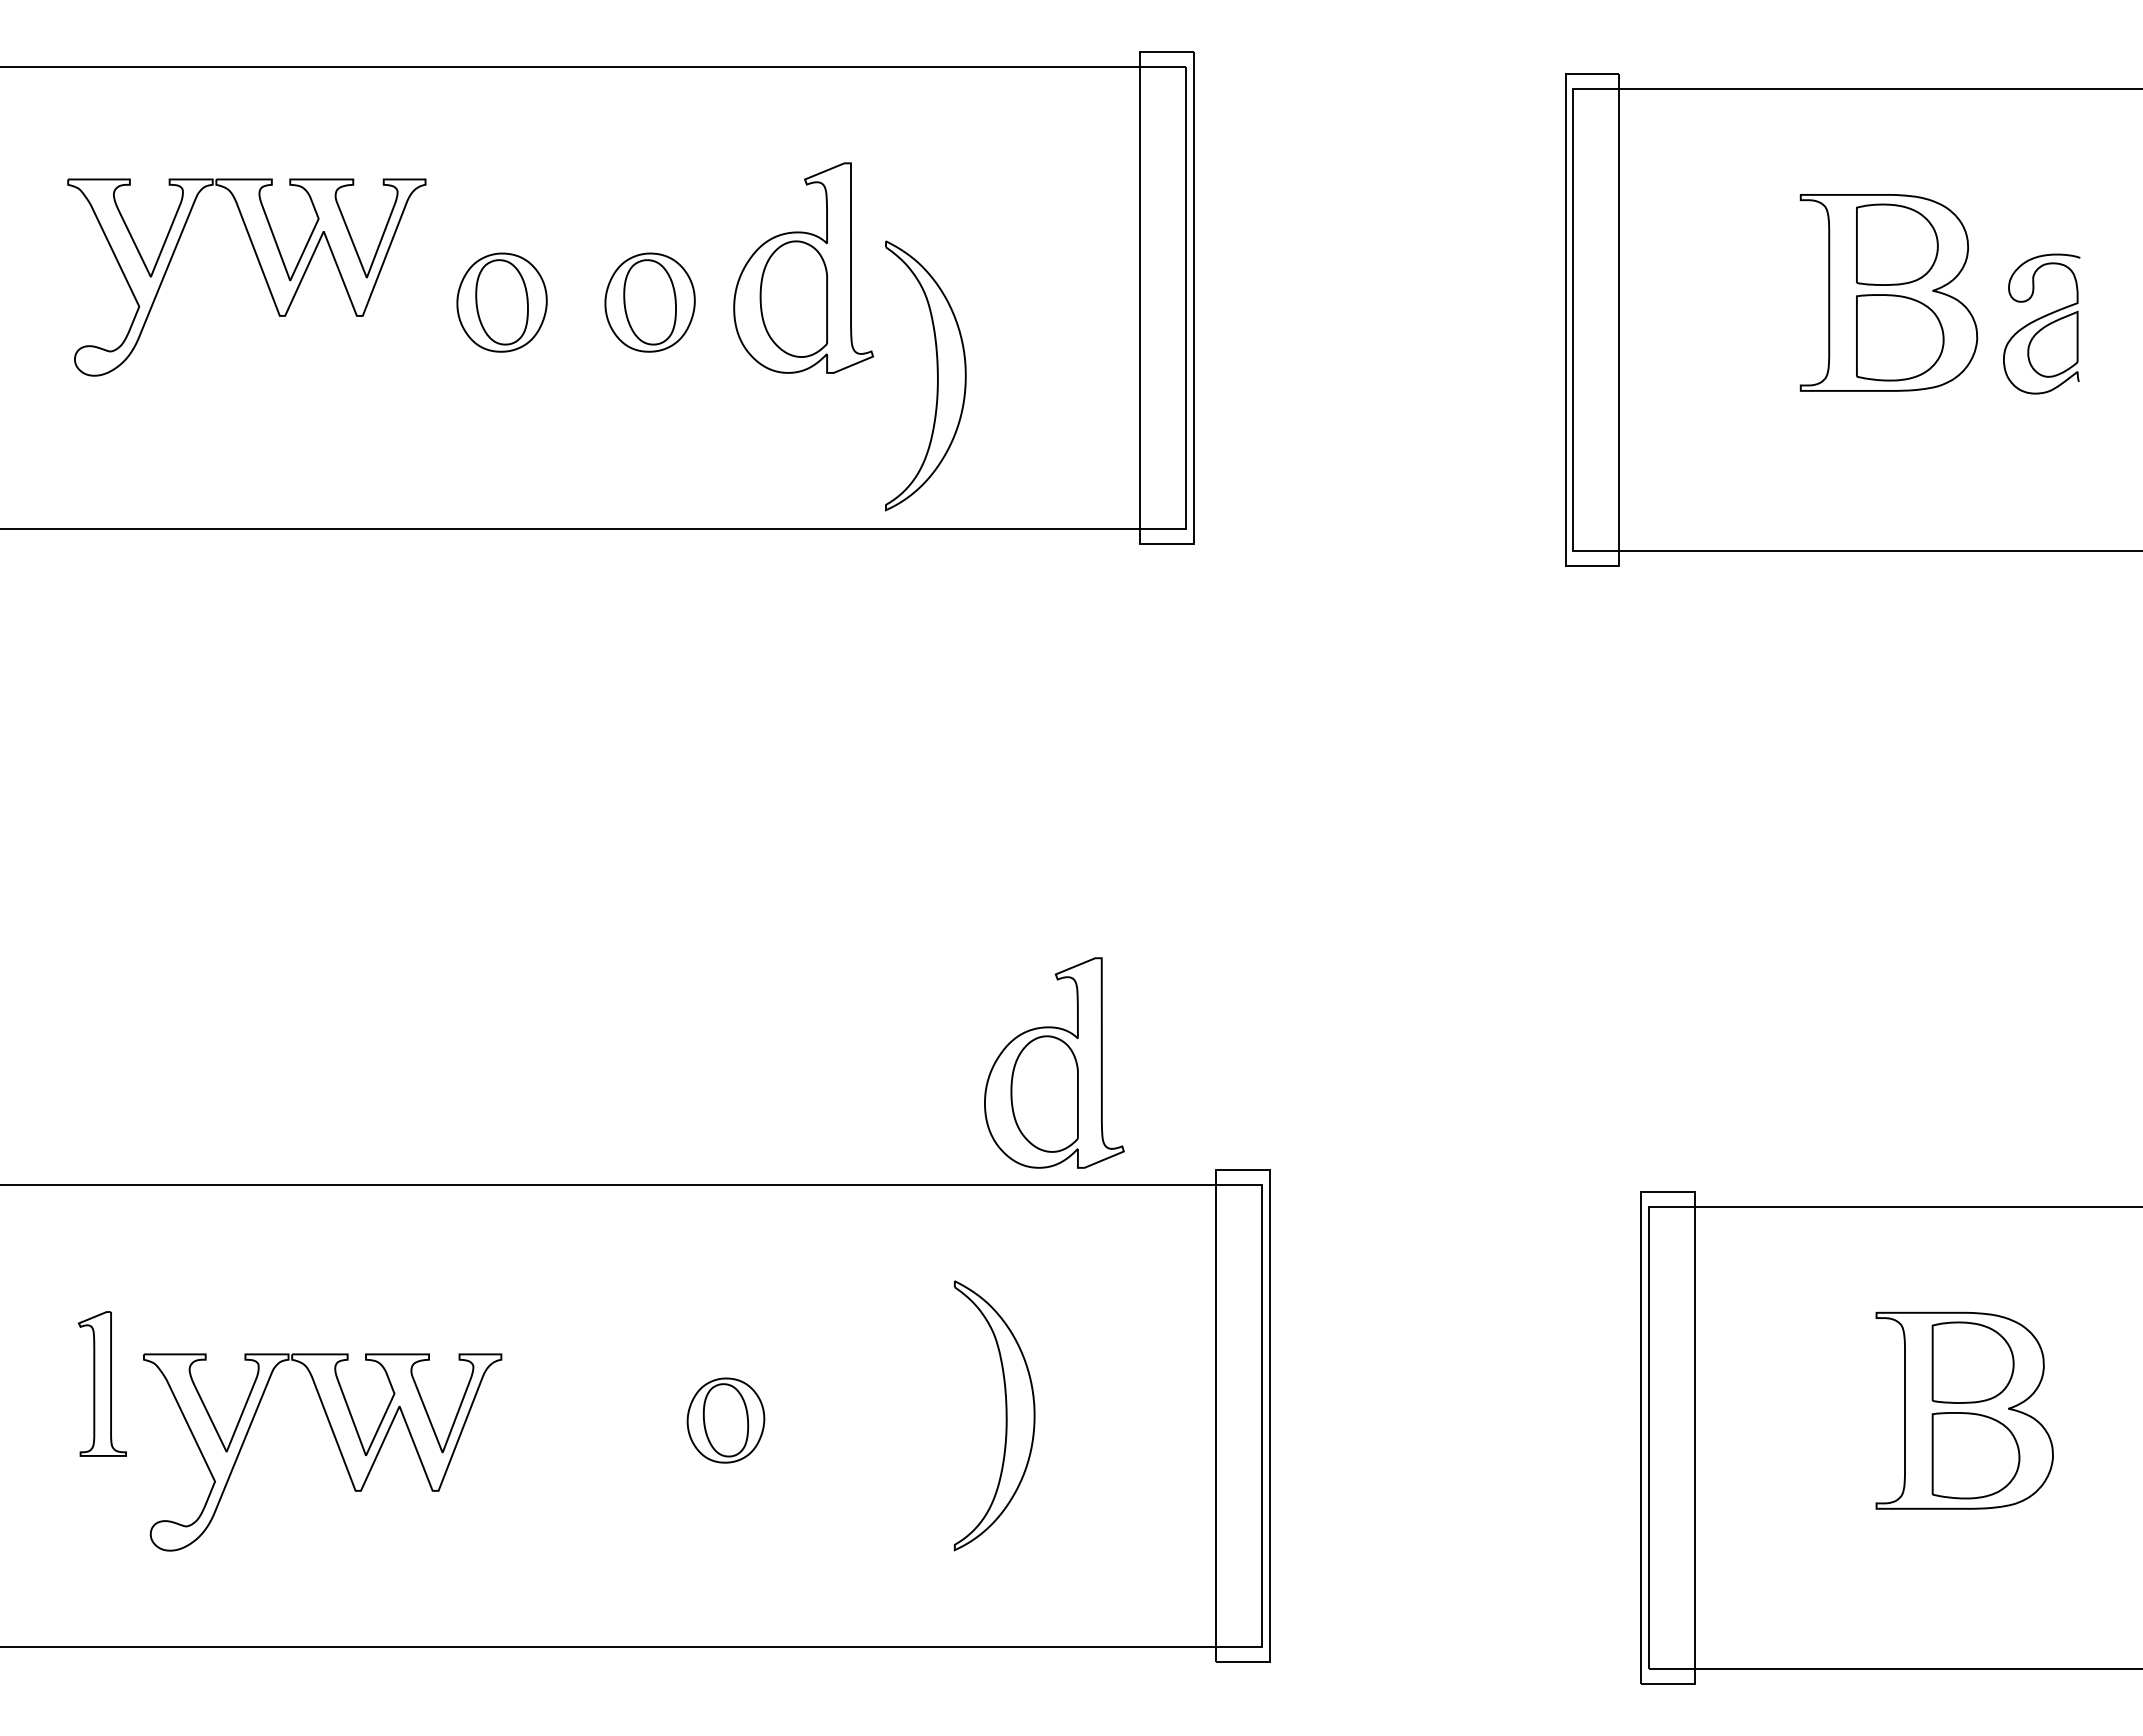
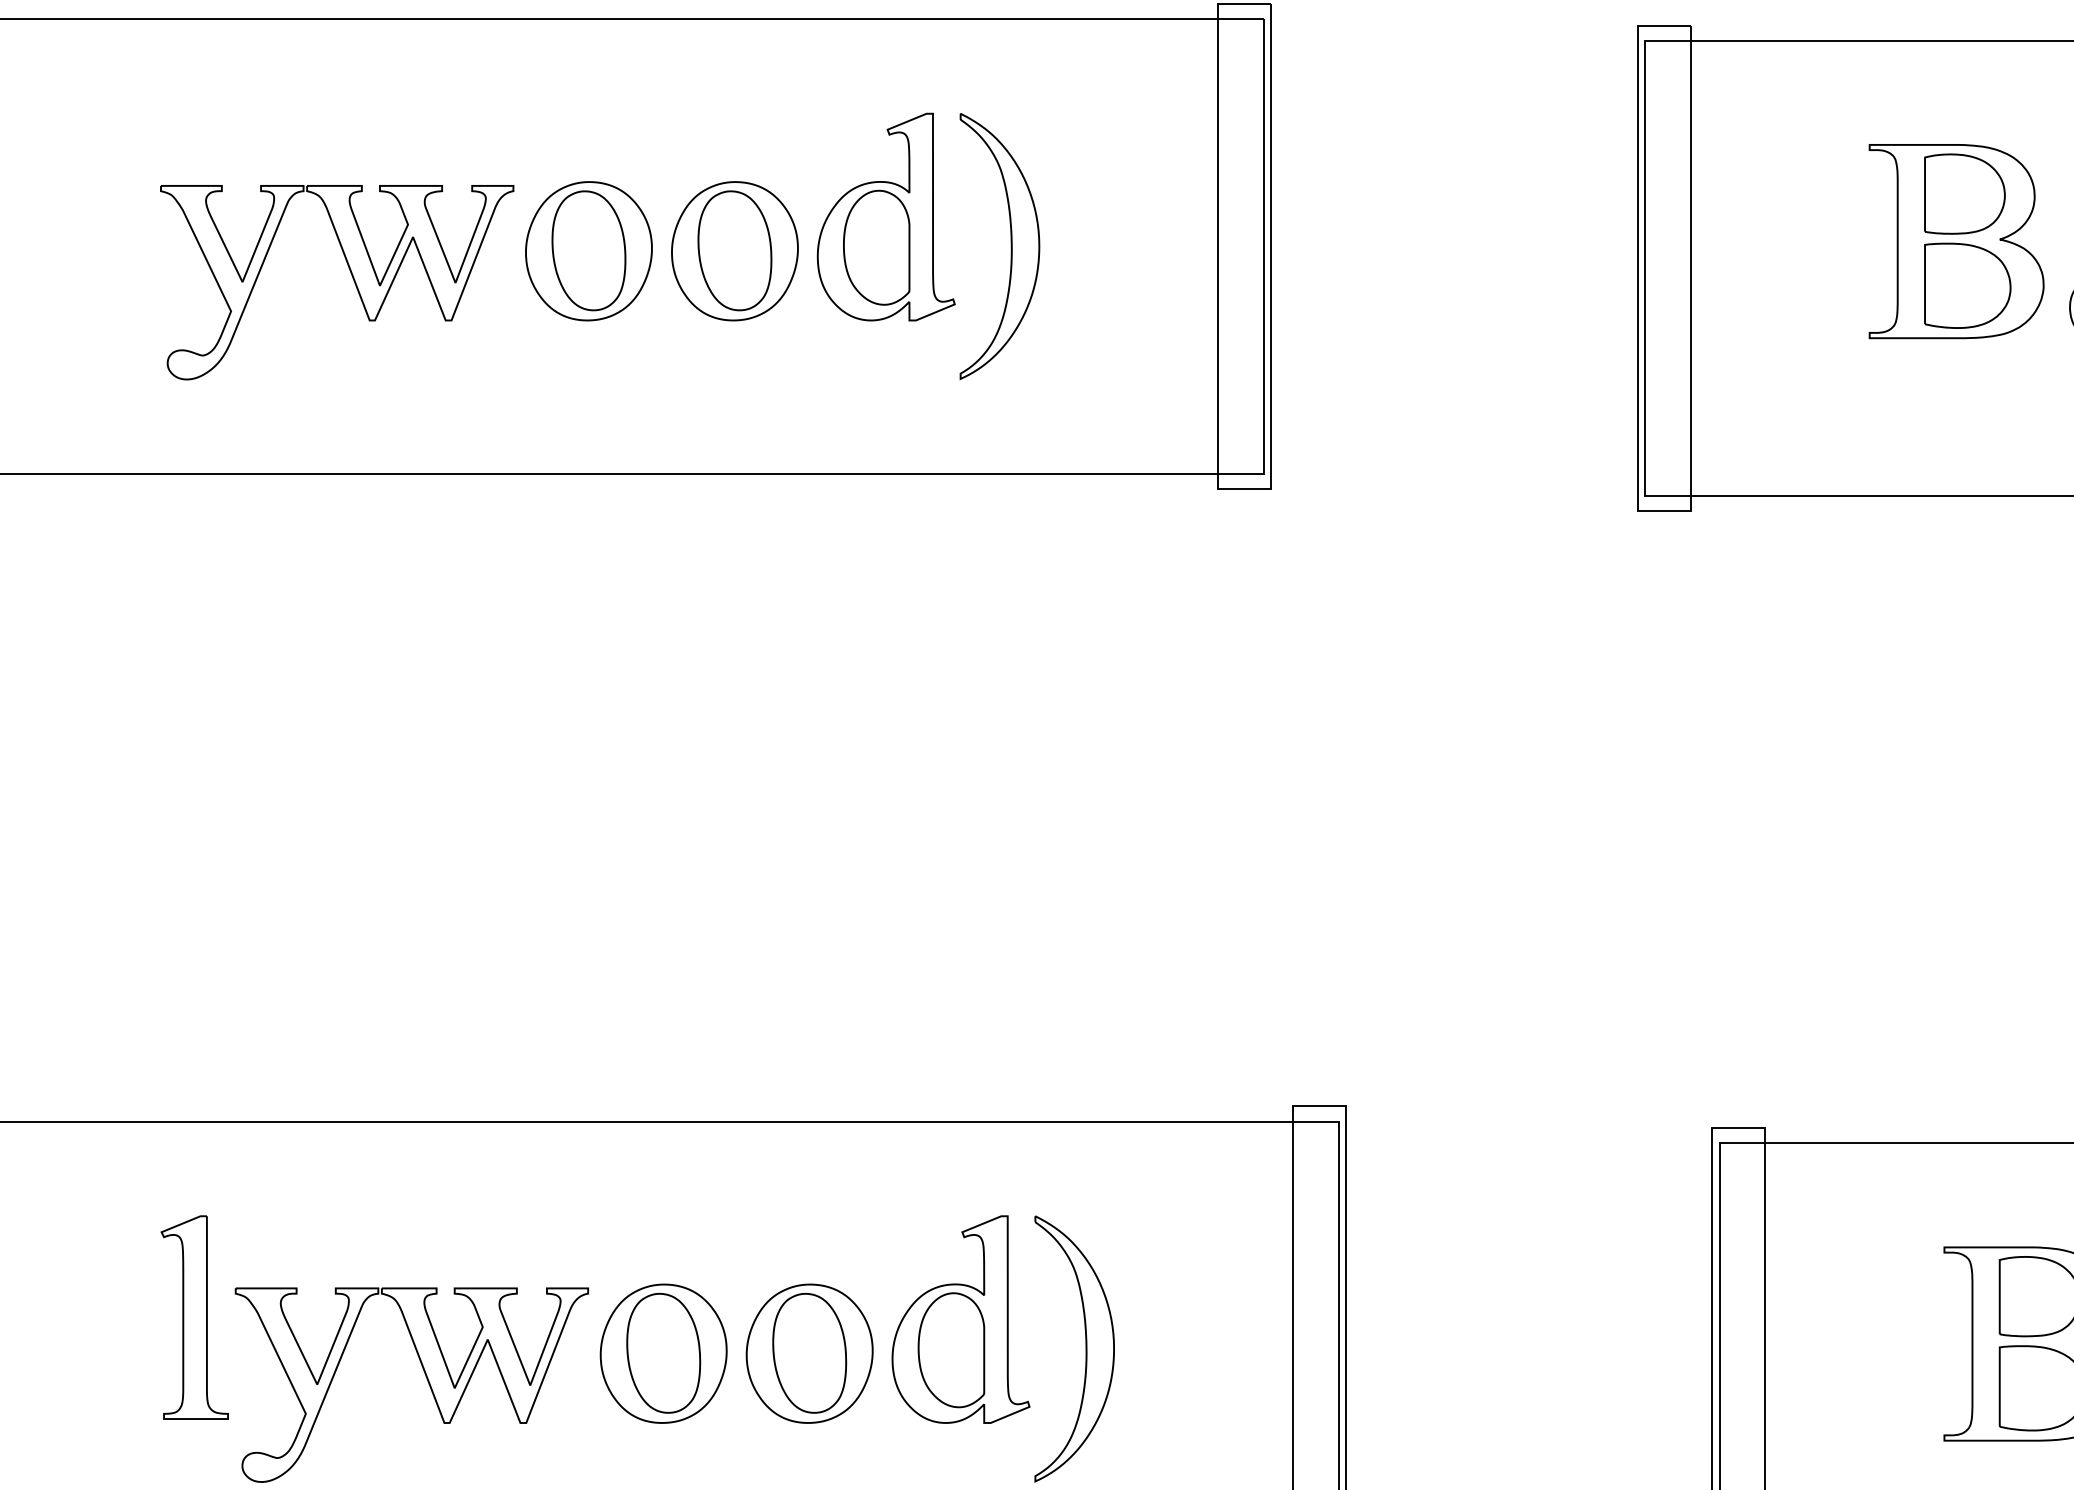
part: (261, 271) -> (351, 276), moved
part: (501, 302) -> (588, 251), size x1.43
part: (649, 302) -> (734, 251), size x1.43
part: (936, 371) -> (1010, 242), moved
part: (1054, 1062) -> (961, 1319), moved
part: (102, 1383) -> (194, 1317), size x1.43
part: (577, 1420) -> (663, 1353), added
part: (725, 1420) -> (809, 1353), size x1.67

